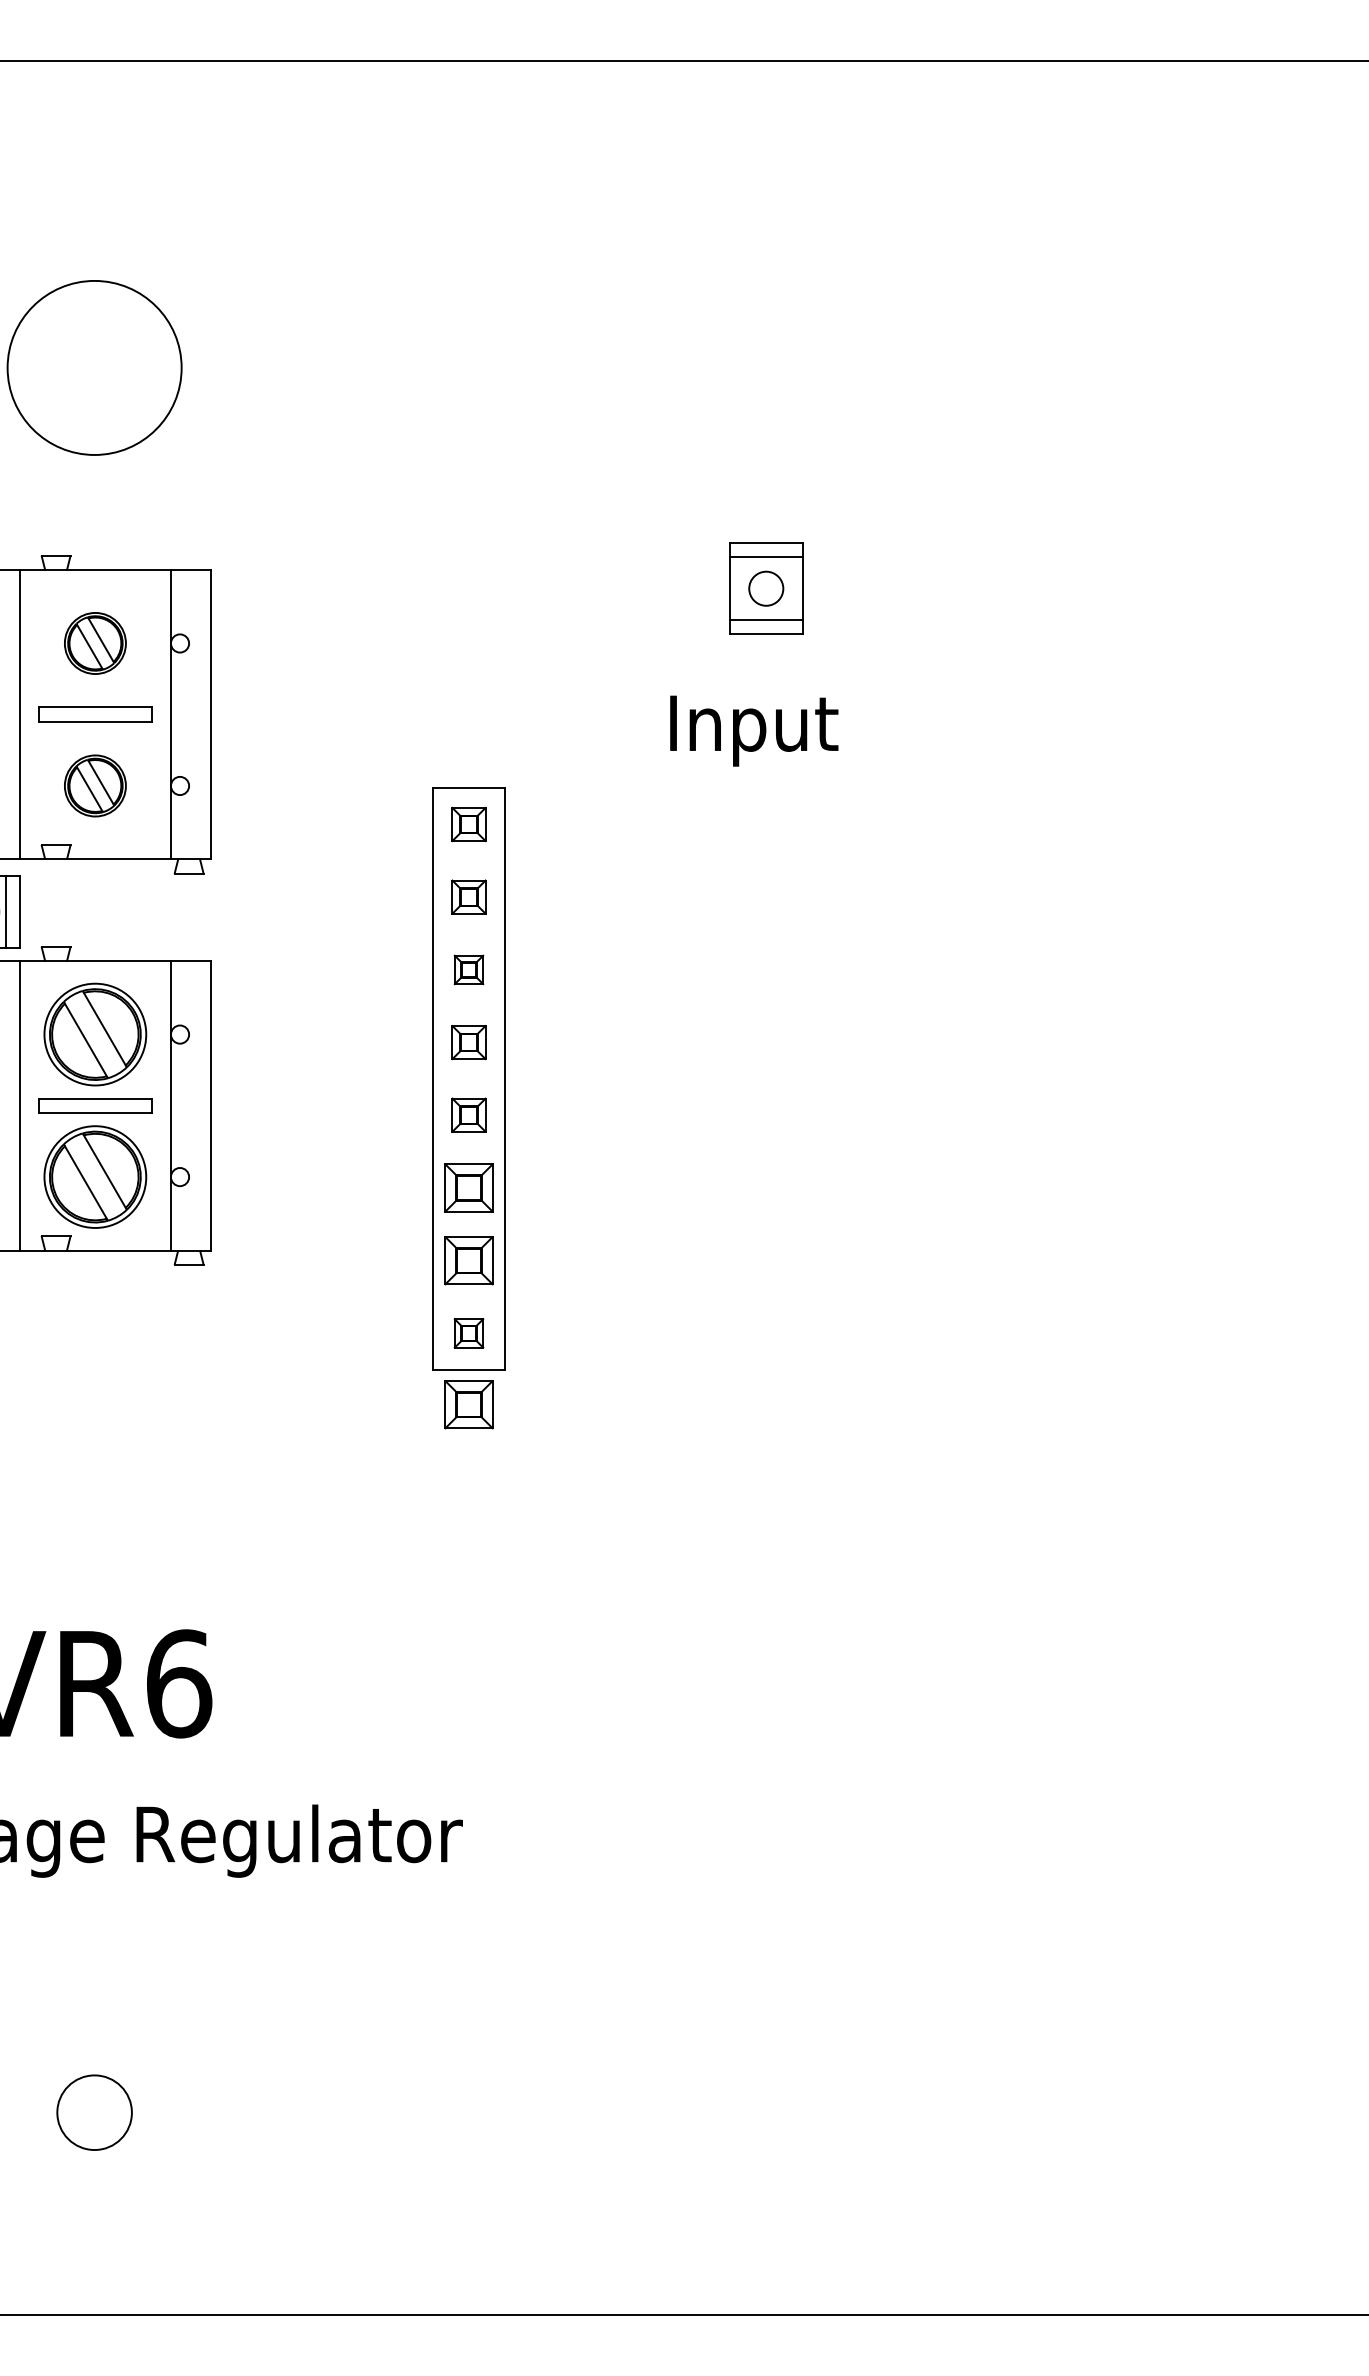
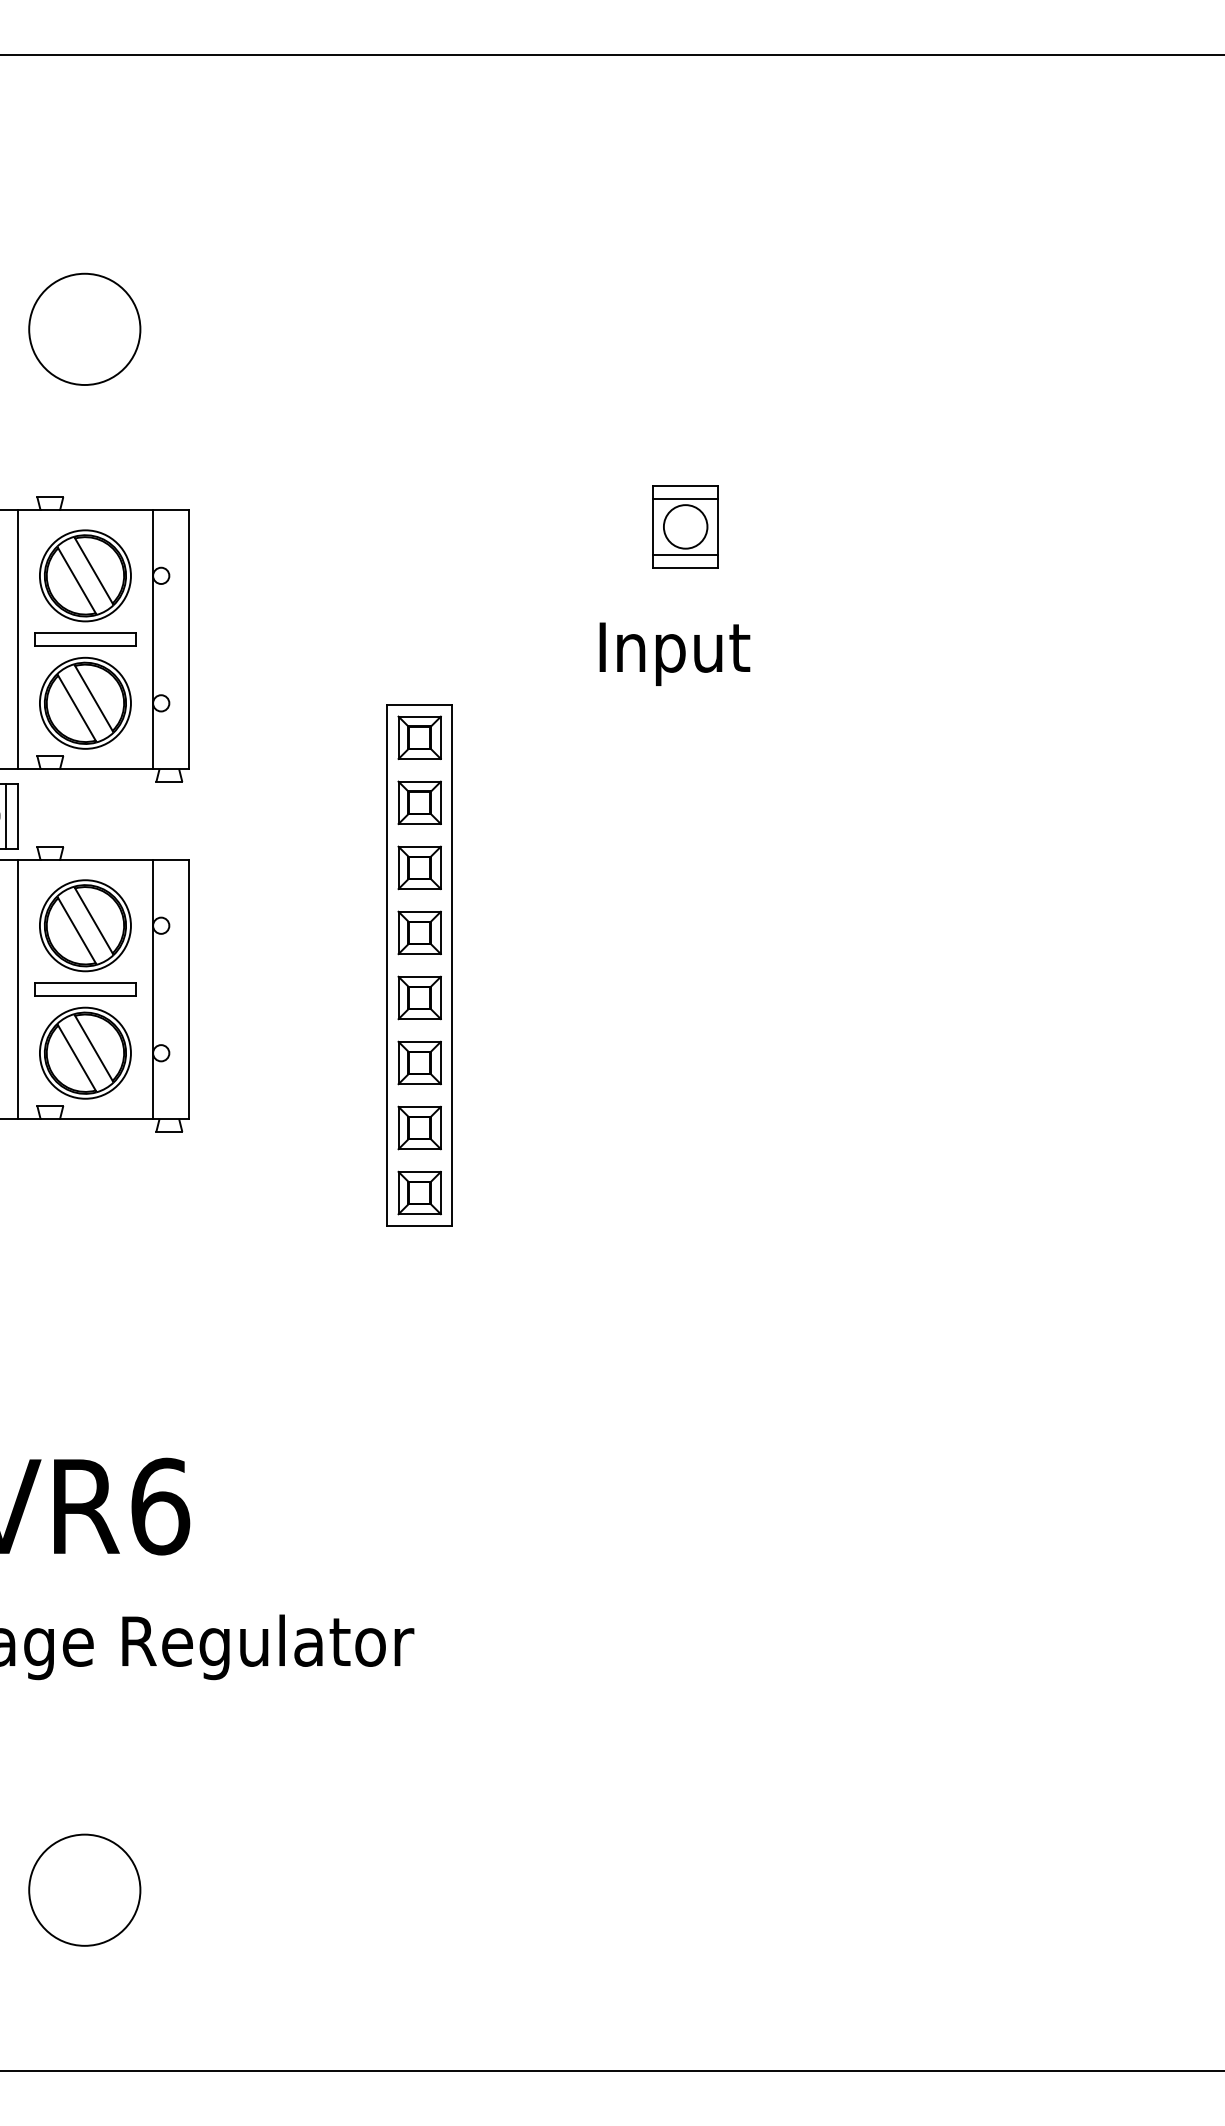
circle: (94, 367) -> (84, 328), size x0.71
circle: (765, 588) -> (684, 526), size x1.43
part: (95, 643) -> (85, 575), size x1.67
part: (95, 785) -> (85, 702), size x1.67
part: (468, 824) -> (419, 737), size x1.43
part: (468, 896) -> (419, 802), size x1.43
part: (468, 969) -> (419, 867), size x1.67
part: (468, 1042) -> (419, 932), size x1.43
part: (468, 1114) -> (419, 997), size x1.43
part: (468, 1333) -> (419, 1193), size x1.67
part: (468, 1404) -> (419, 1256), removed
circle: (94, 2112) -> (84, 1890), size x1.67

